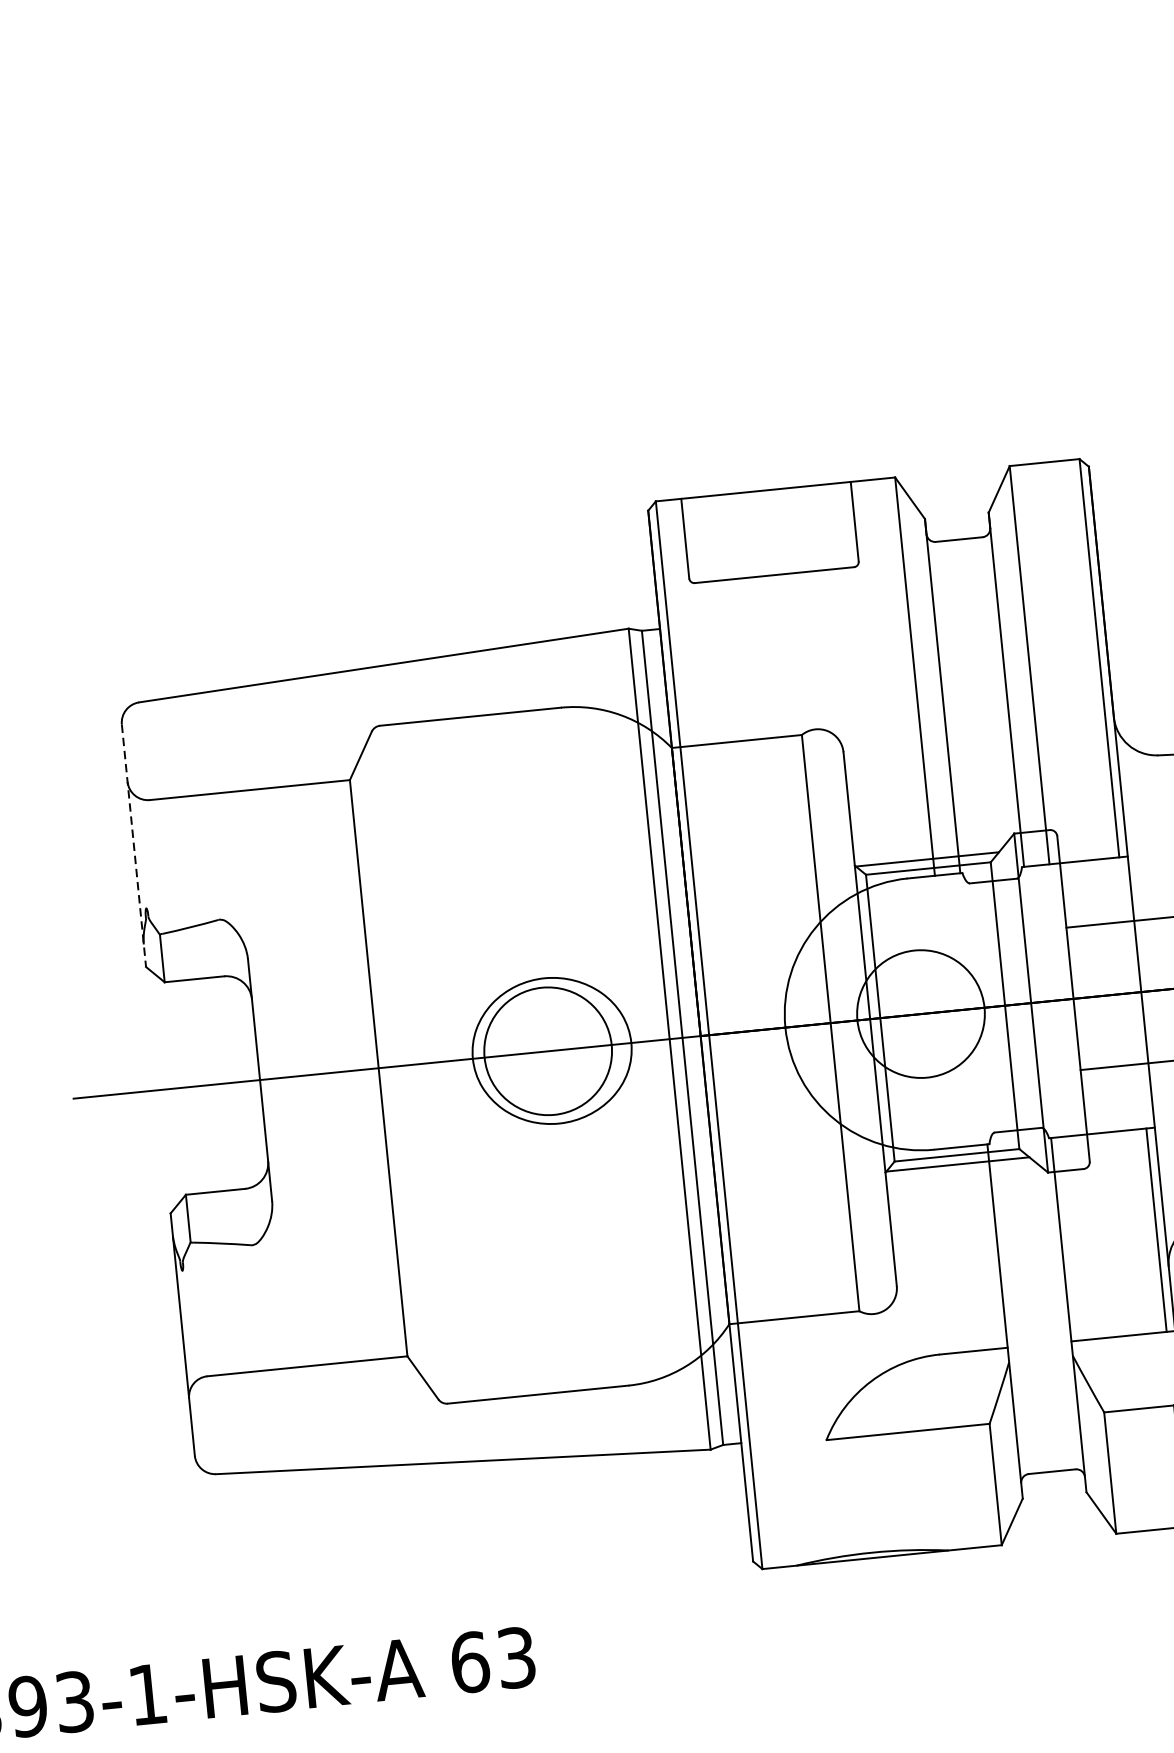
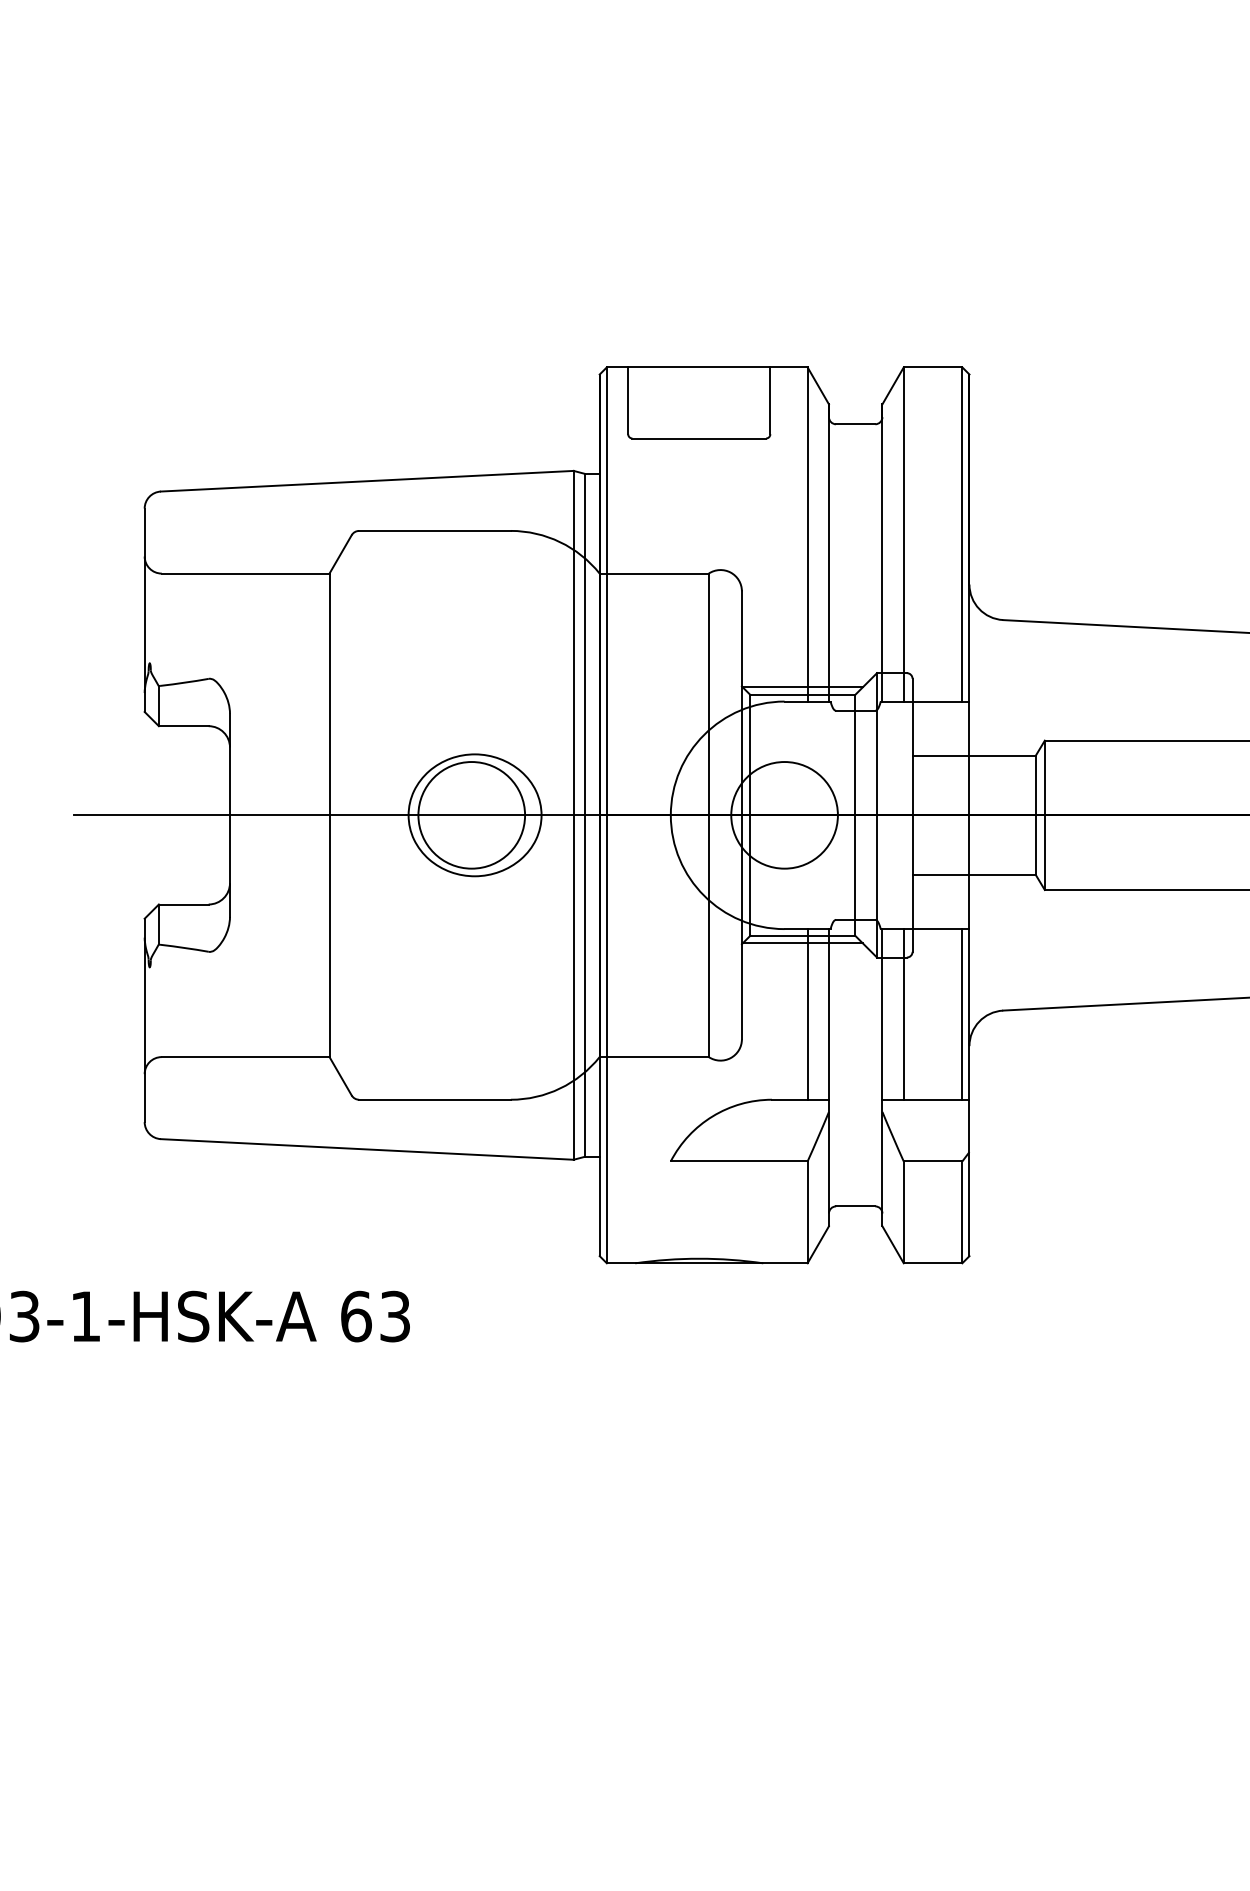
line: (133, 846) -> (144, 610), dashed -> solid
line: (1086, 1237) -> (903, 1014), added
line: (971, 1248) -> (807, 1014), added

